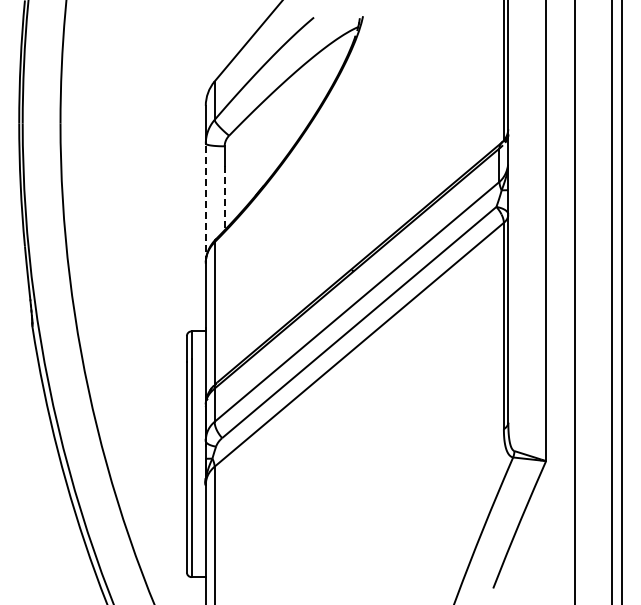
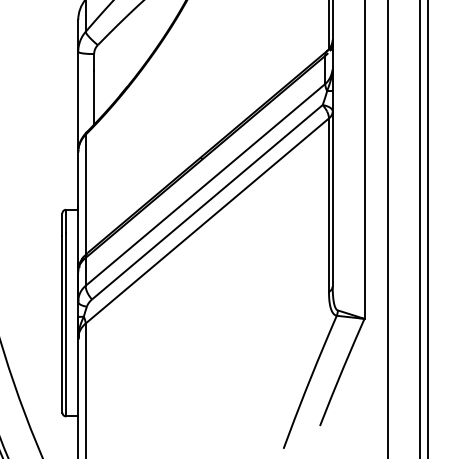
line: (224, 198) -> (93, 97), dashed -> solid
line: (205, 203) -> (77, 102), dashed -> solid

